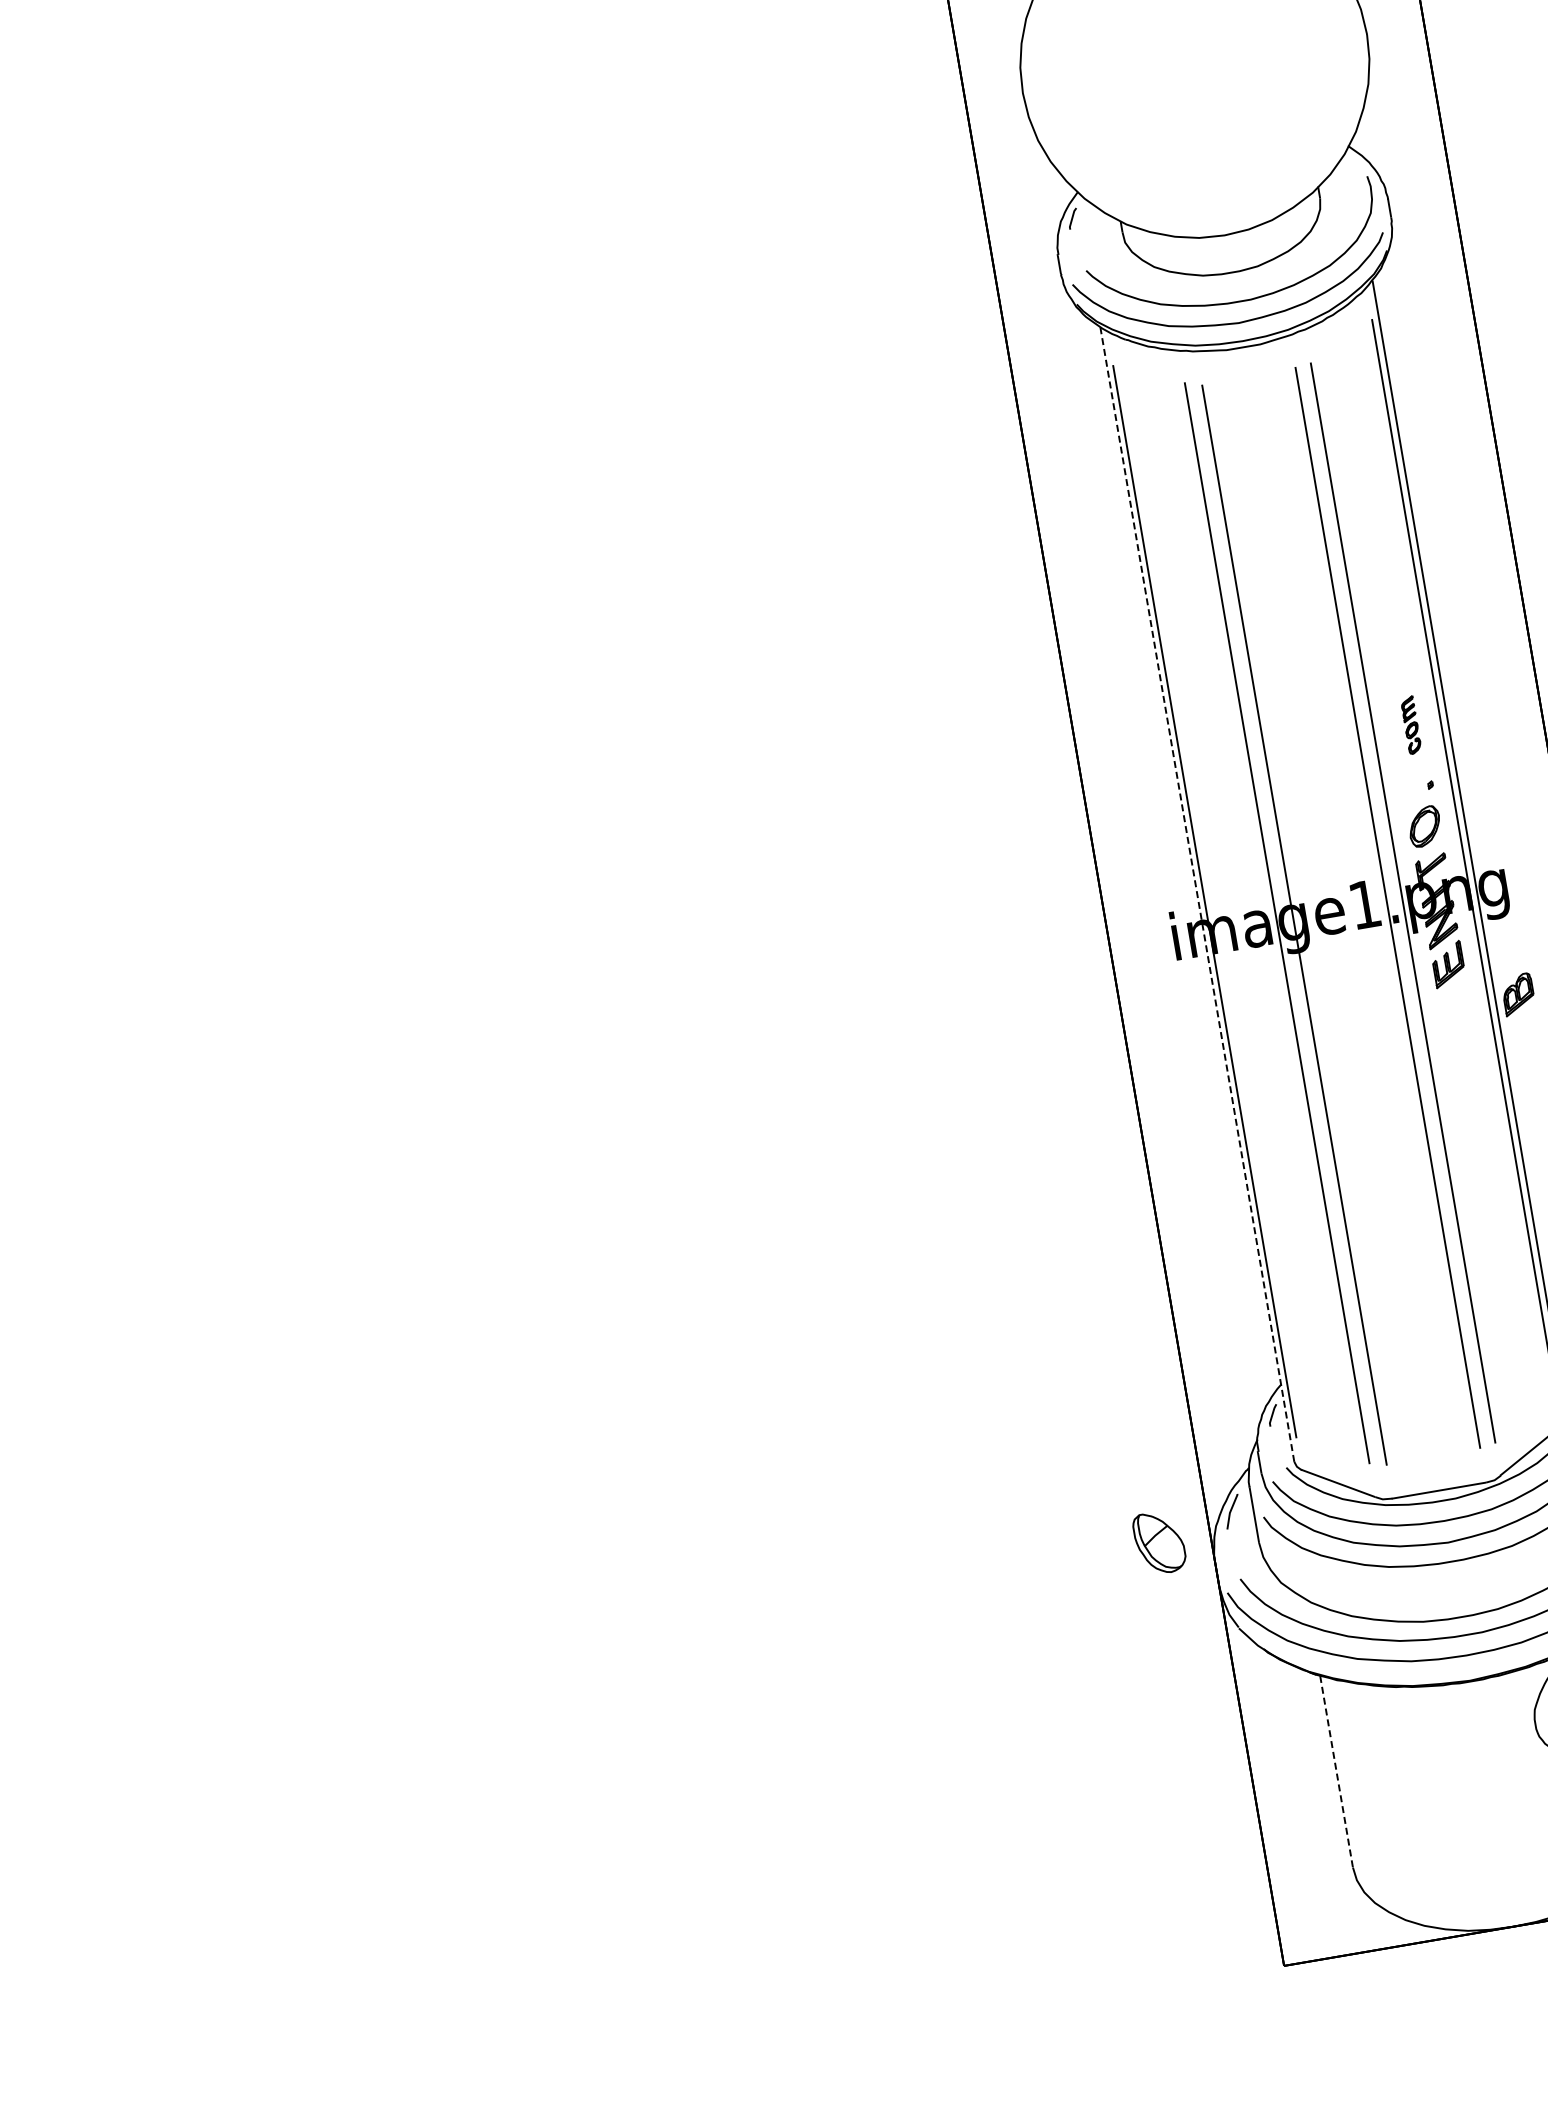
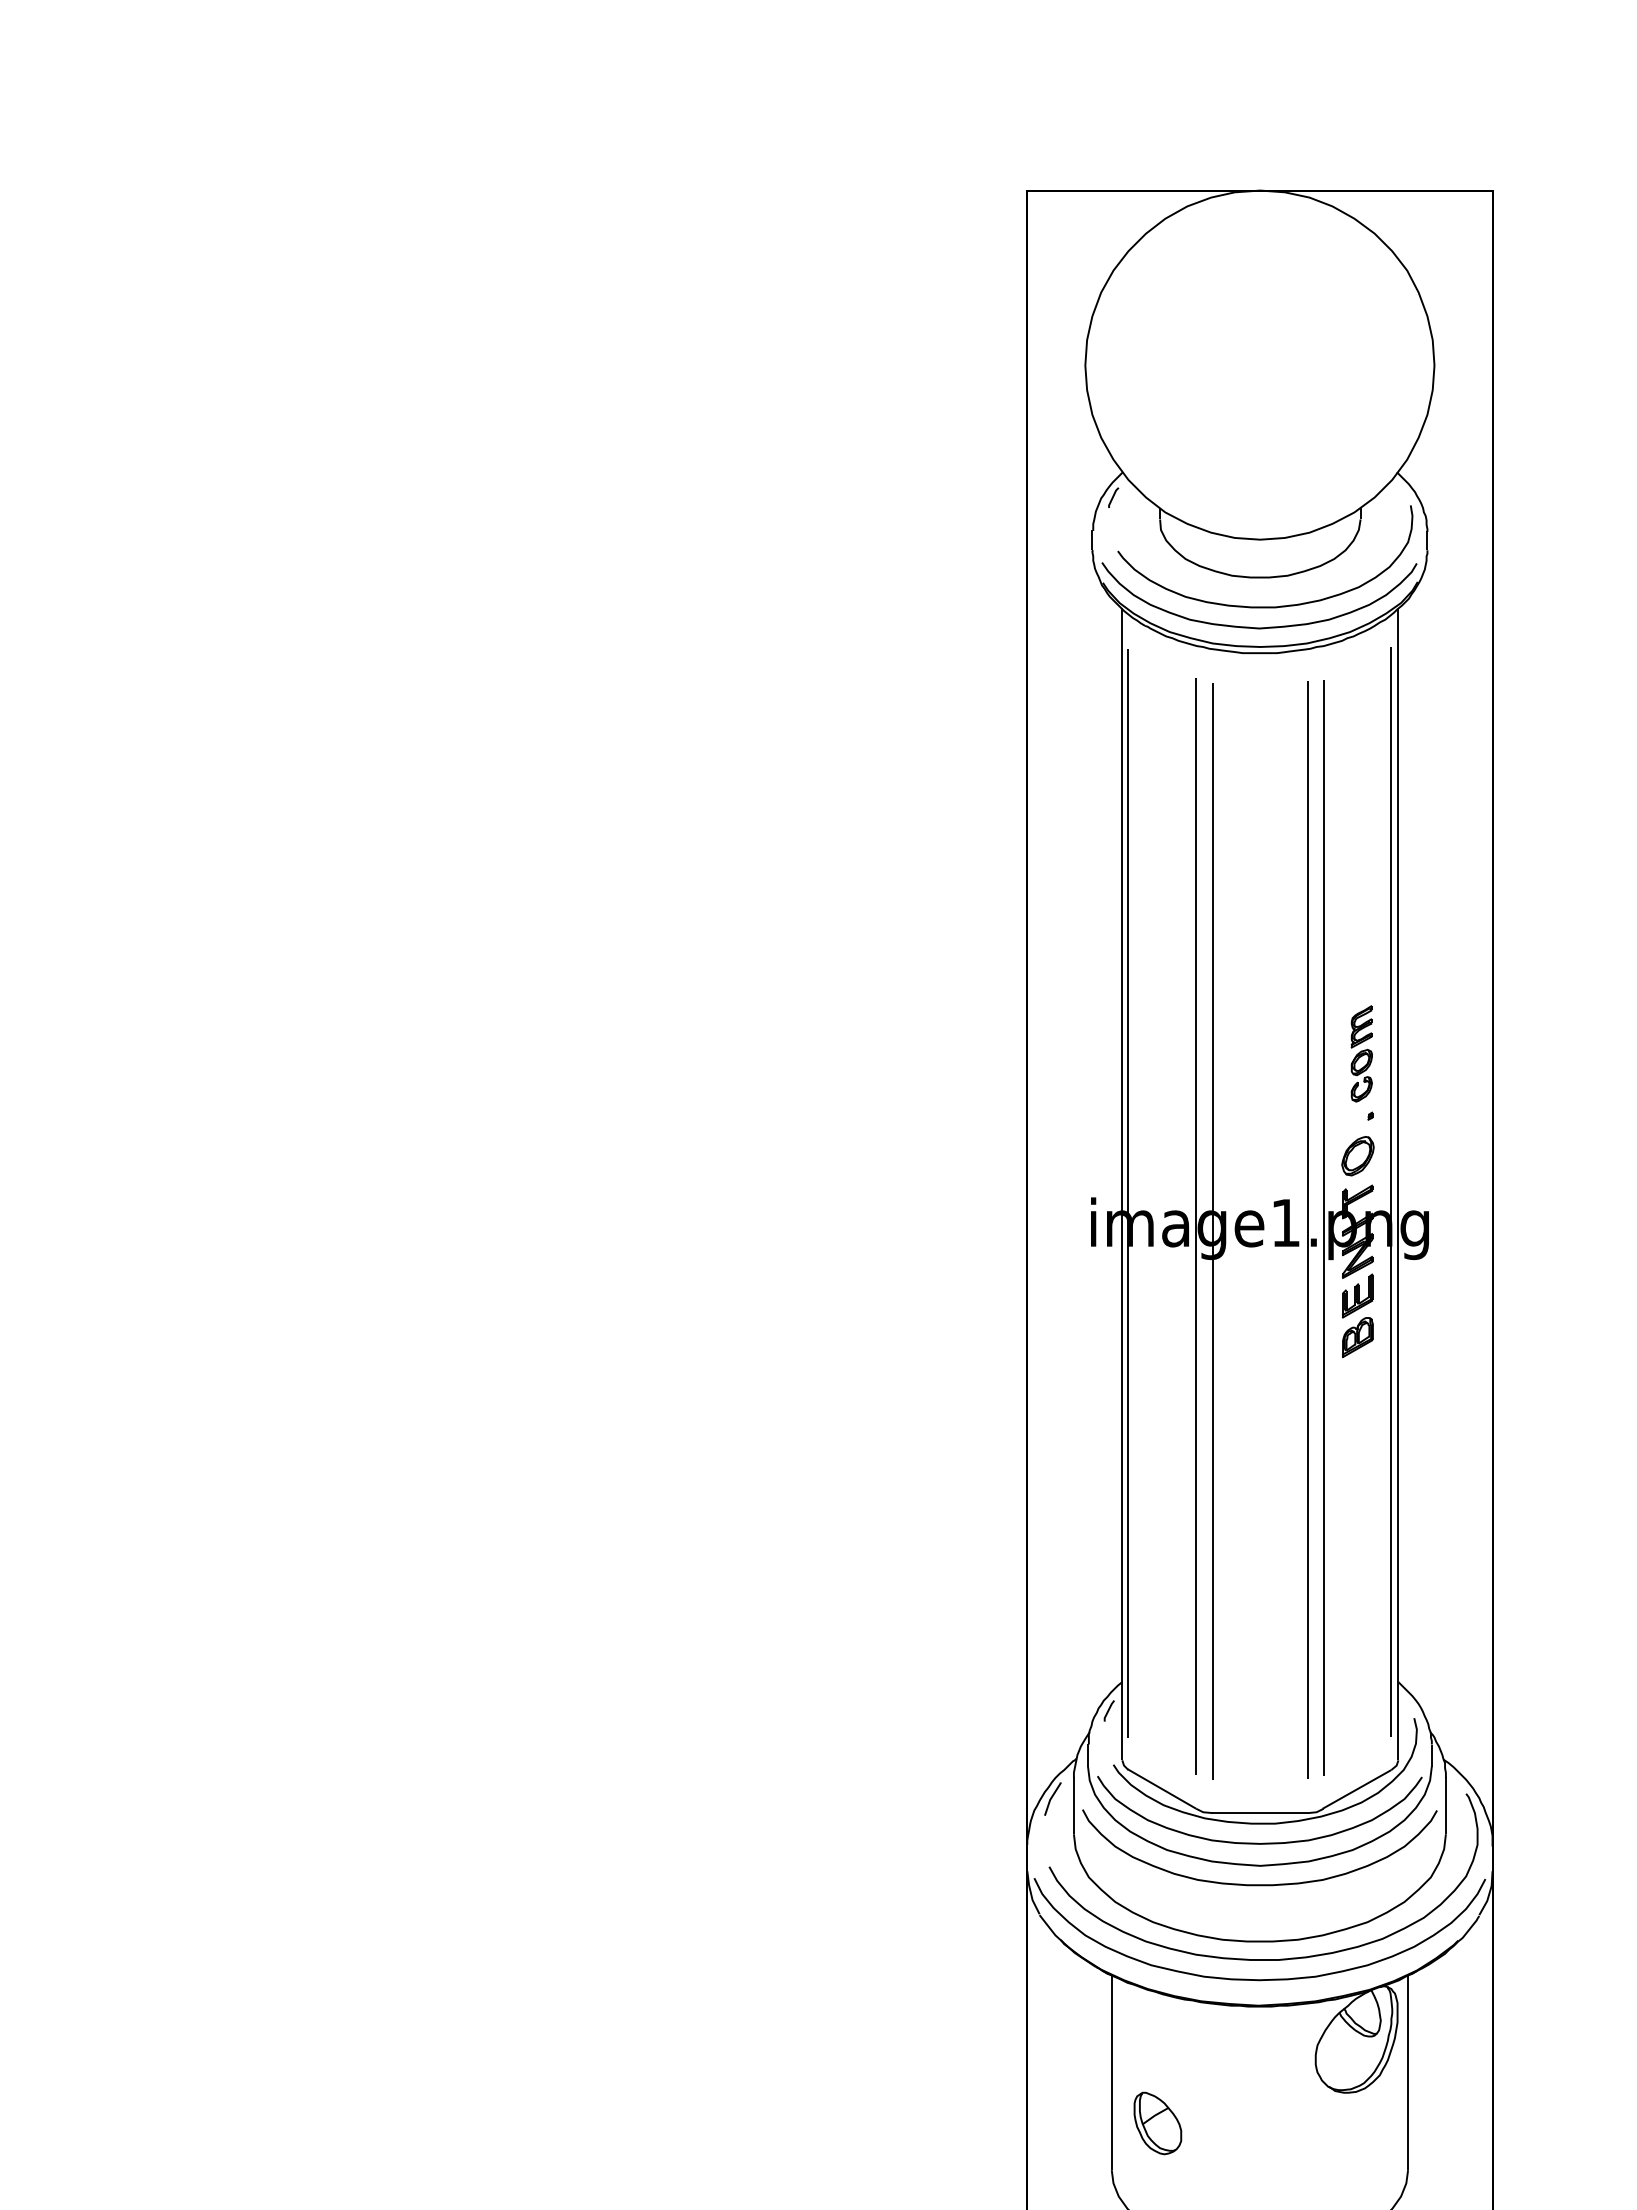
part: (1411, 724) -> (1361, 1053), size x1.67
line: (1197, 893) -> (1122, 1183), dashed -> solid
part: (1518, 994) -> (1357, 1337), moved
part: (1159, 1542) -> (1157, 2123), moved
line: (1336, 1772) -> (1111, 2073), dashed -> solid

